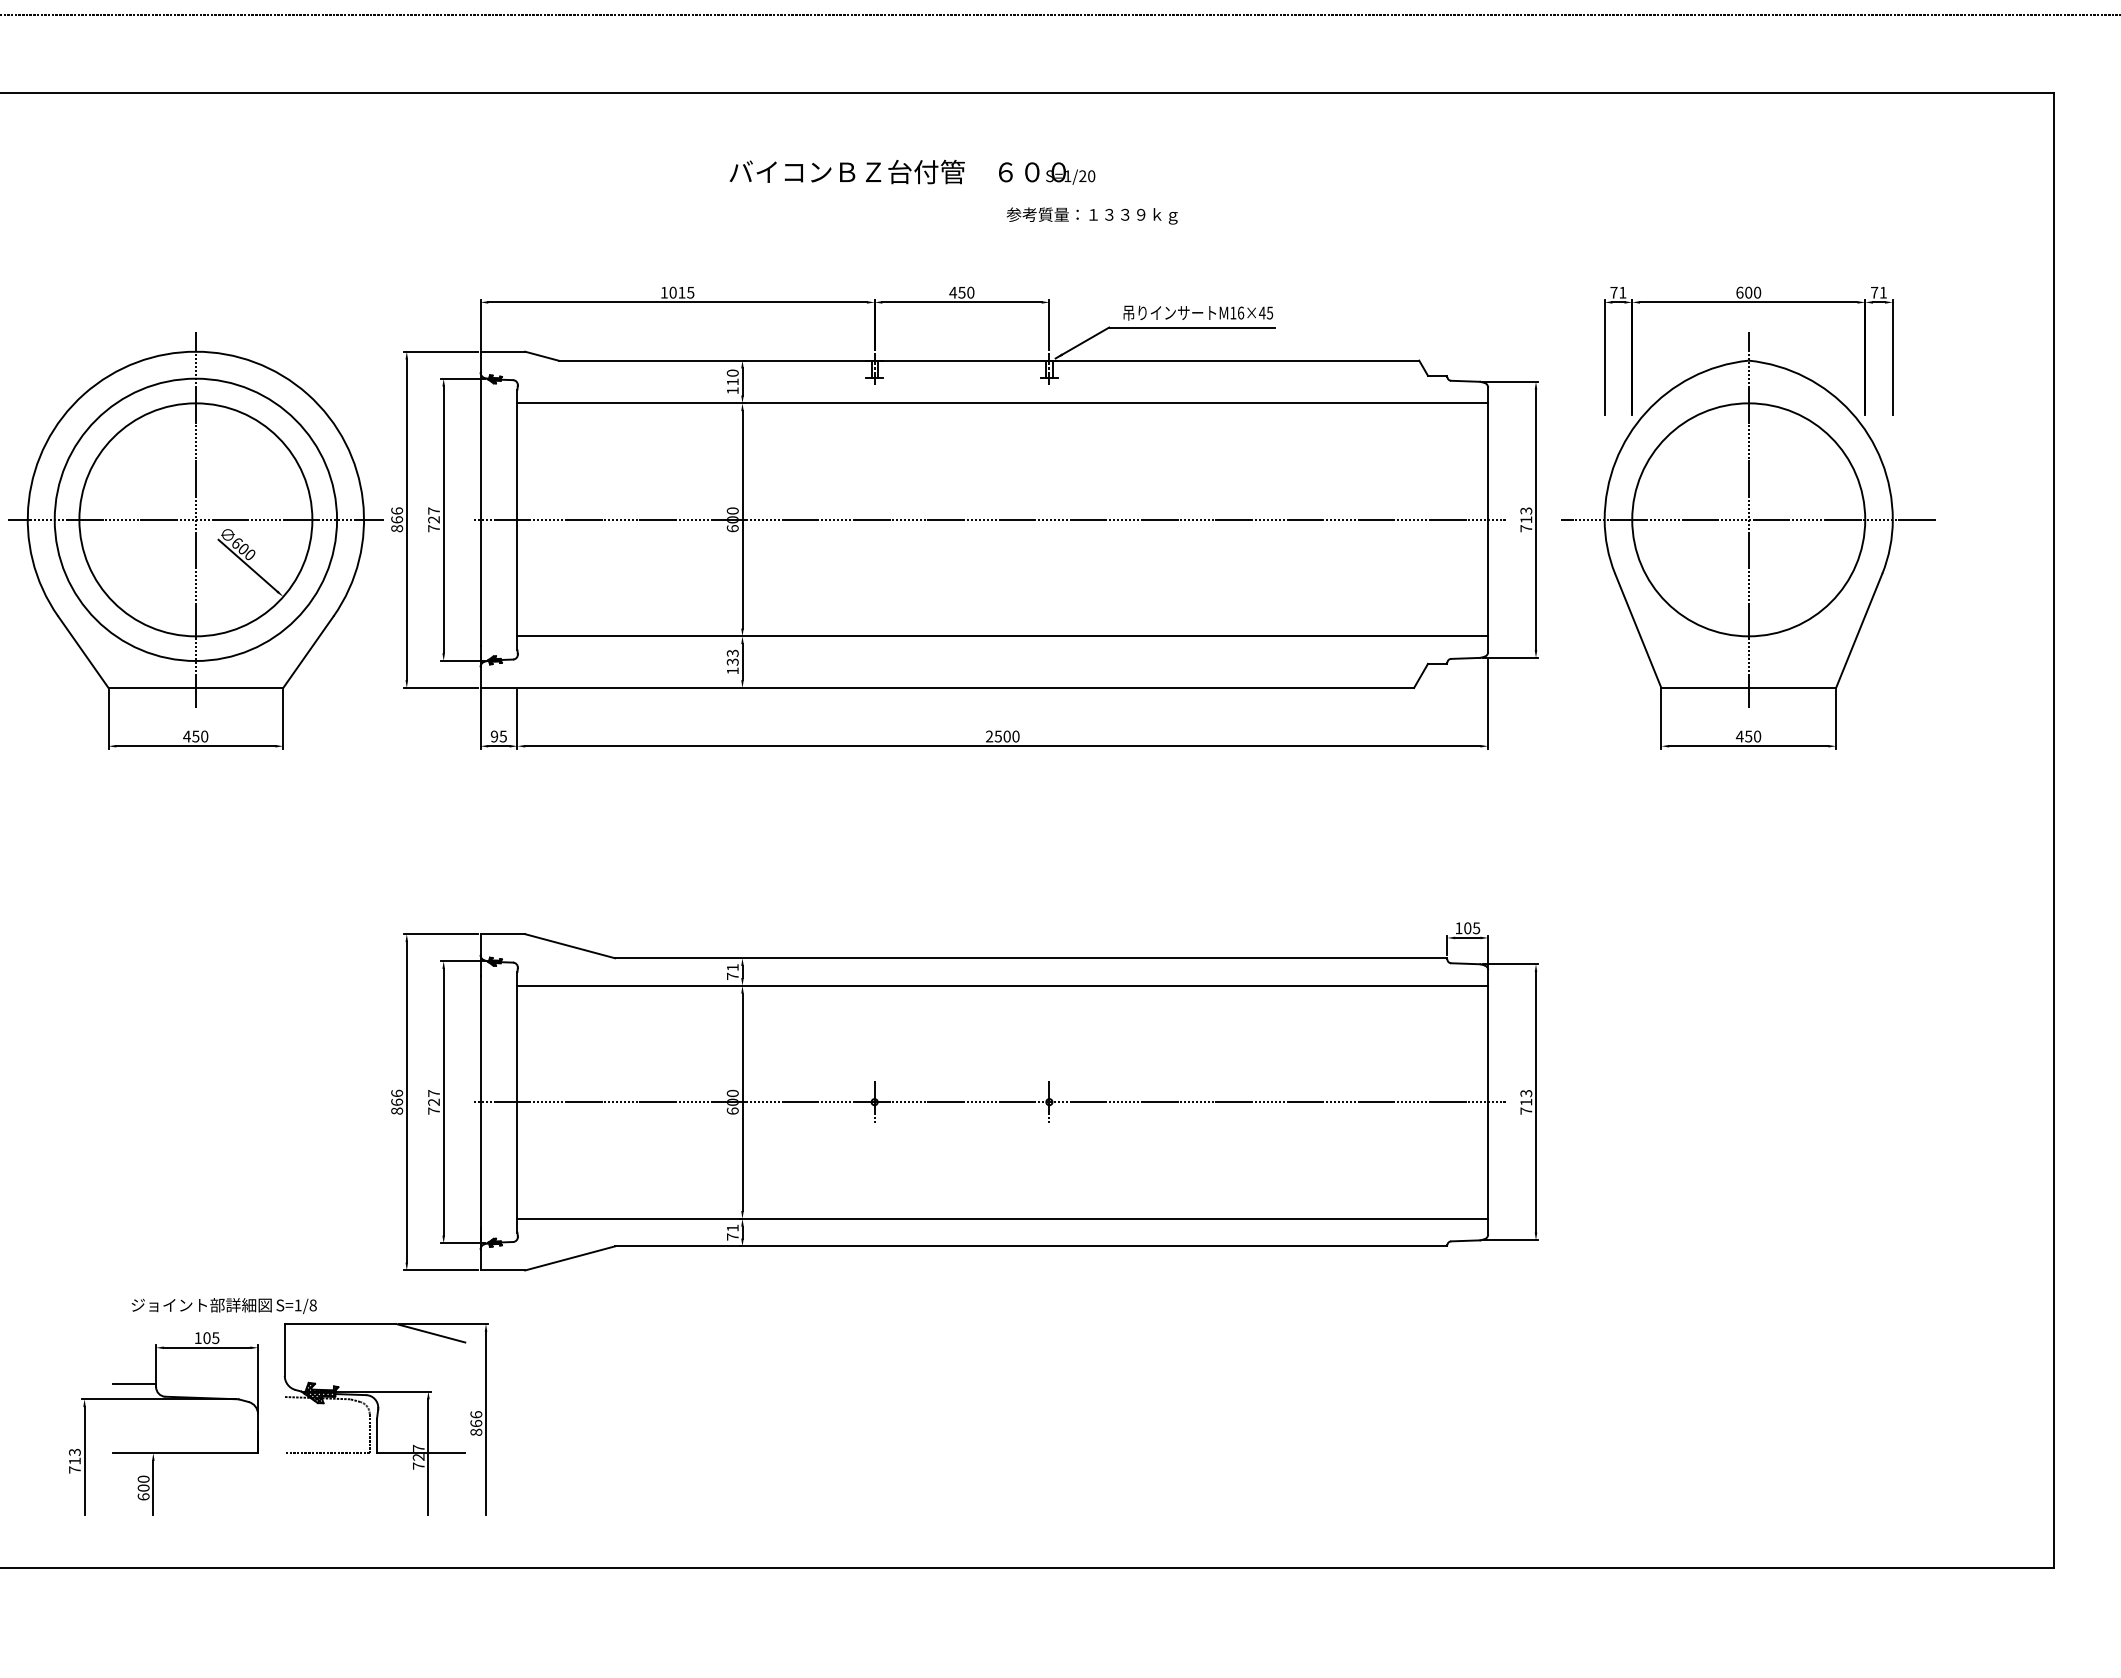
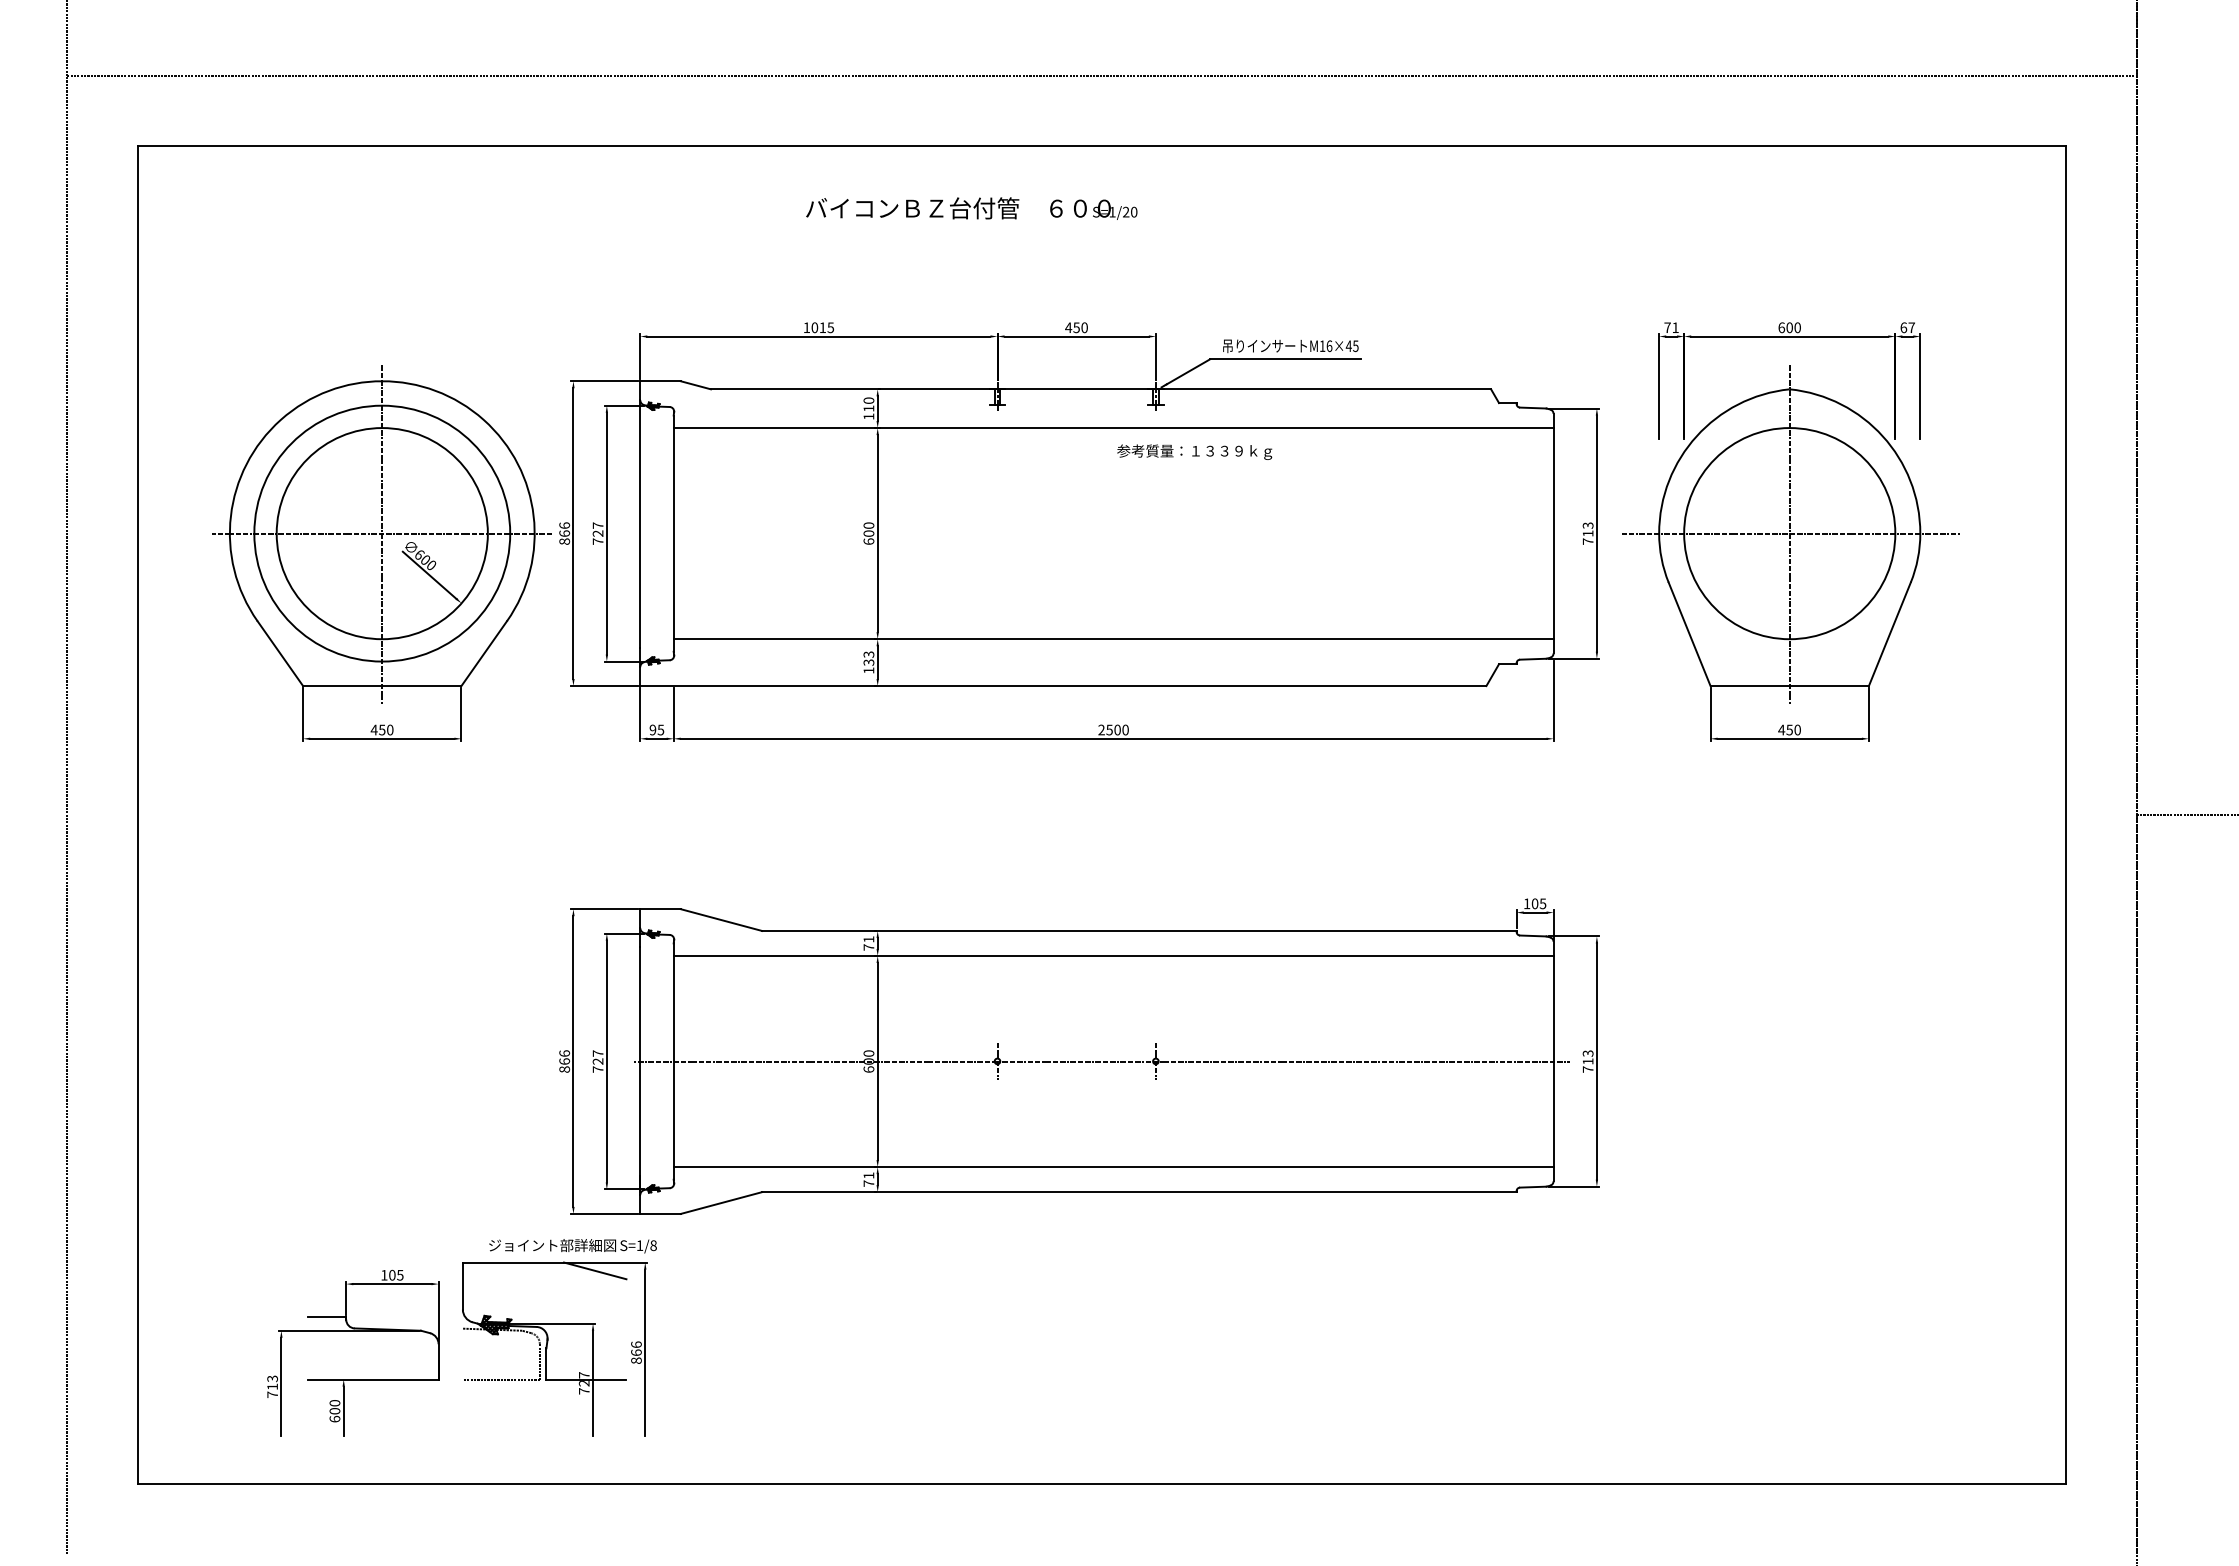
text: (912, 172) -> (971, 208), moved
text: (1092, 215) -> (1194, 451), moved
text: (1878, 292) -> (1907, 327), 71 -> 67
line: (989, 519) -> (1101, 533), removed
text: (223, 1306) -> (572, 1246), moved

